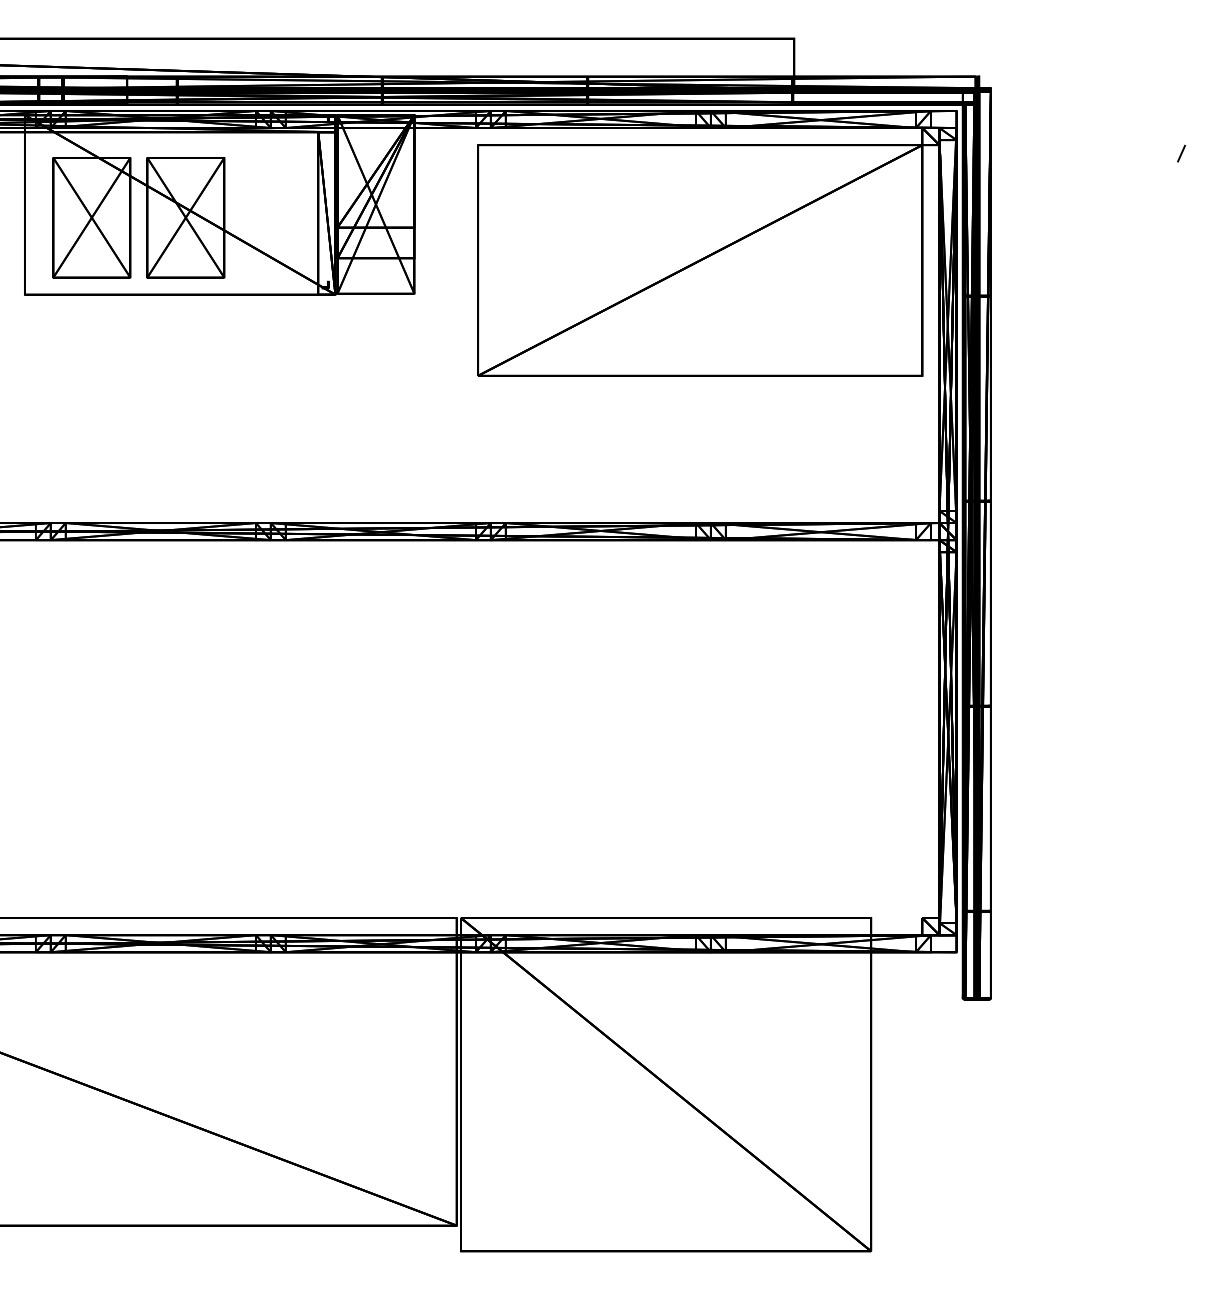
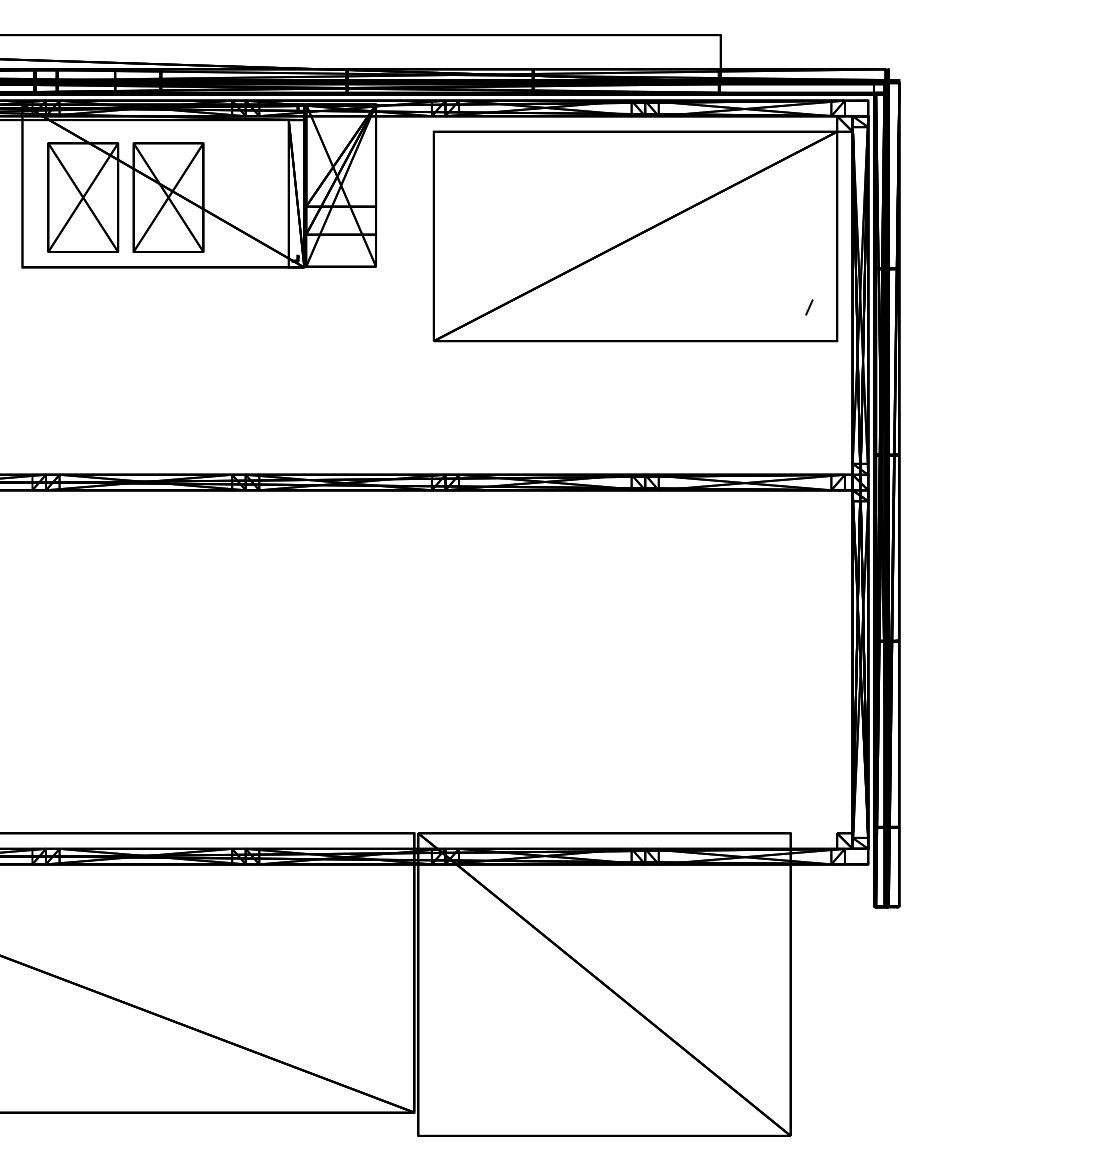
line: (1181, 153) -> (809, 307), moved

